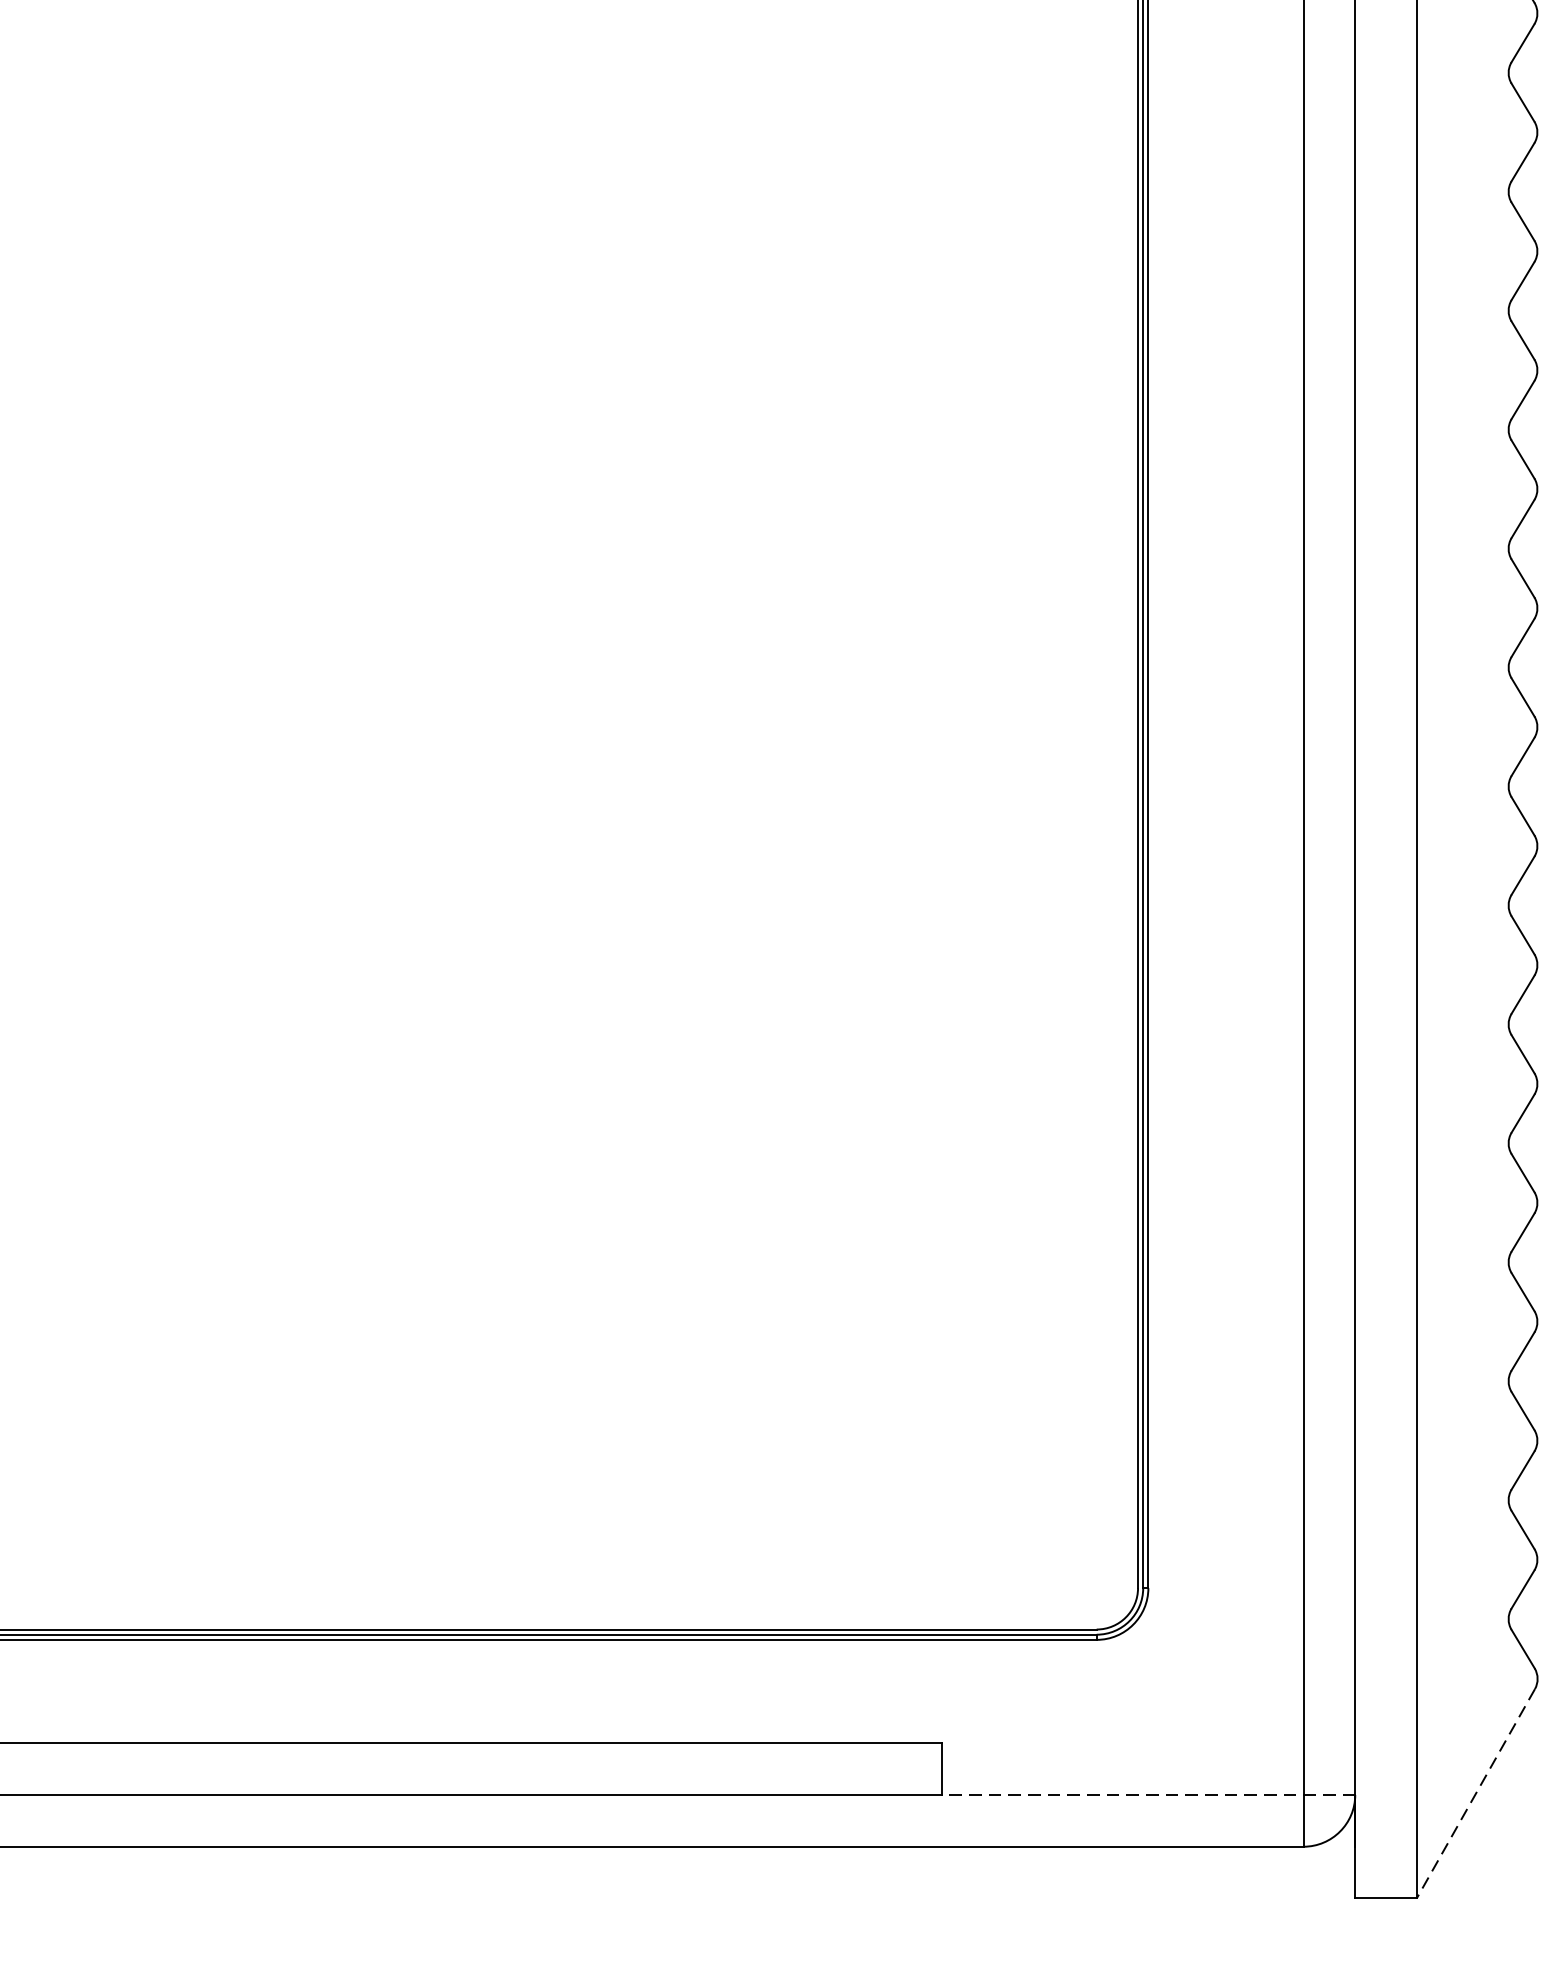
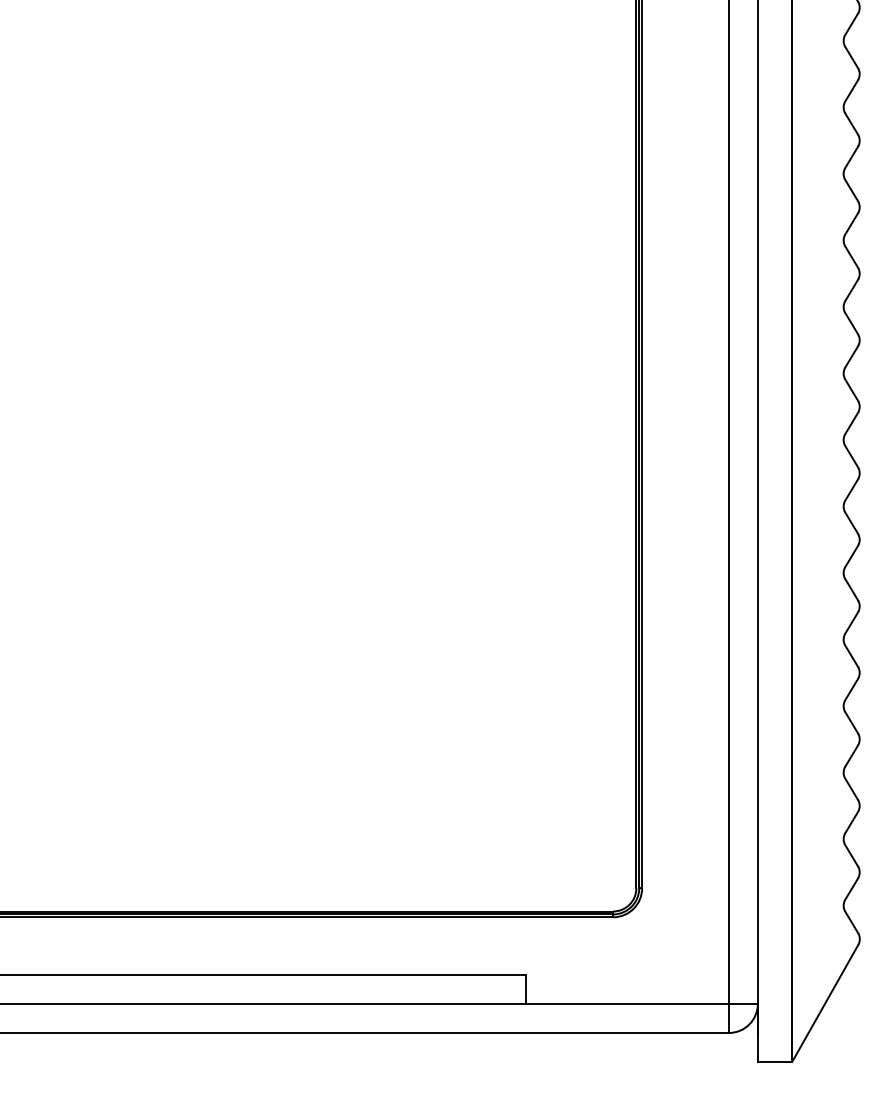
line: (1476, 1794) -> (825, 1003), dashed -> solid
line: (1149, 1795) -> (642, 1004), dashed -> solid

